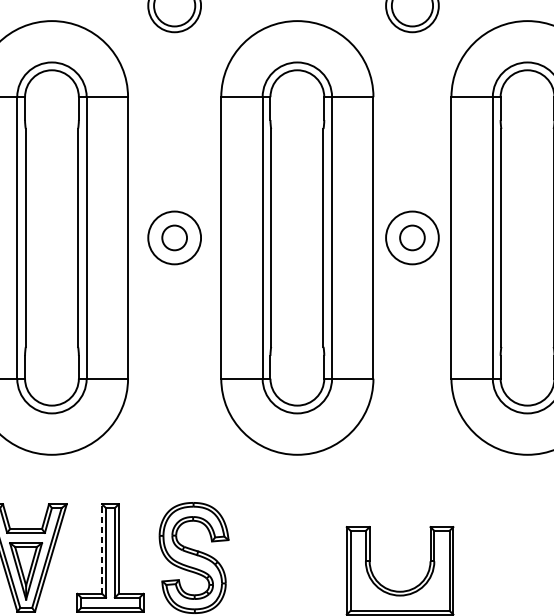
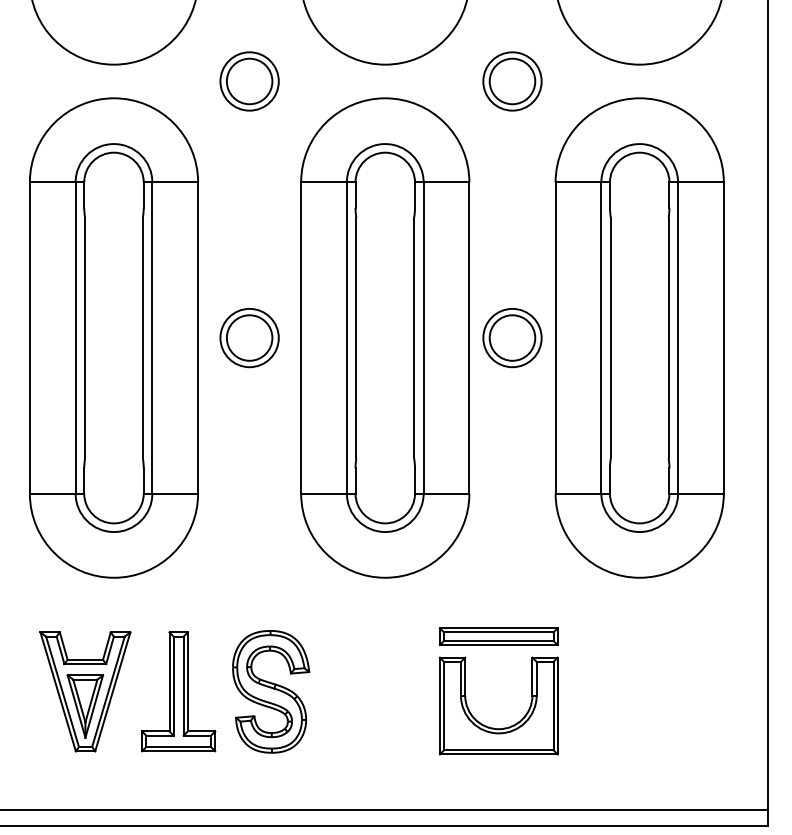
circle: (174, 237) -> (249, 337), size x1.67
circle: (412, 237) -> (512, 337), size x1.67
part: (399, 507) -> (498, 636), added
line: (102, 548) -> (169, 681), dashed -> solid

